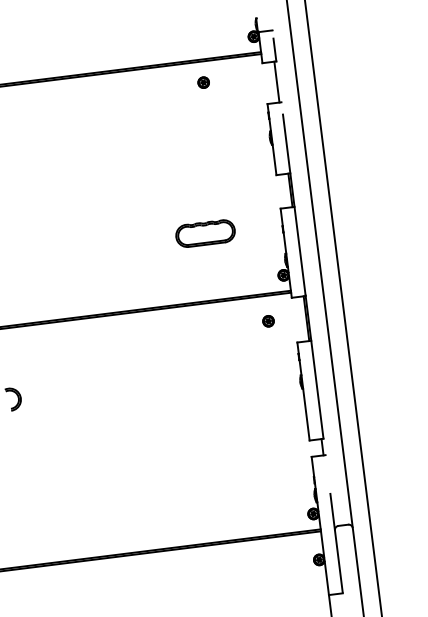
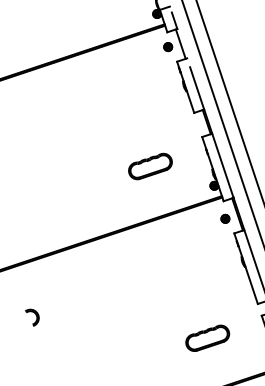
part: (203, 82) -> (168, 47), moved
part: (268, 321) -> (225, 219), moved
part: (235, 471) -> (207, 337), added

